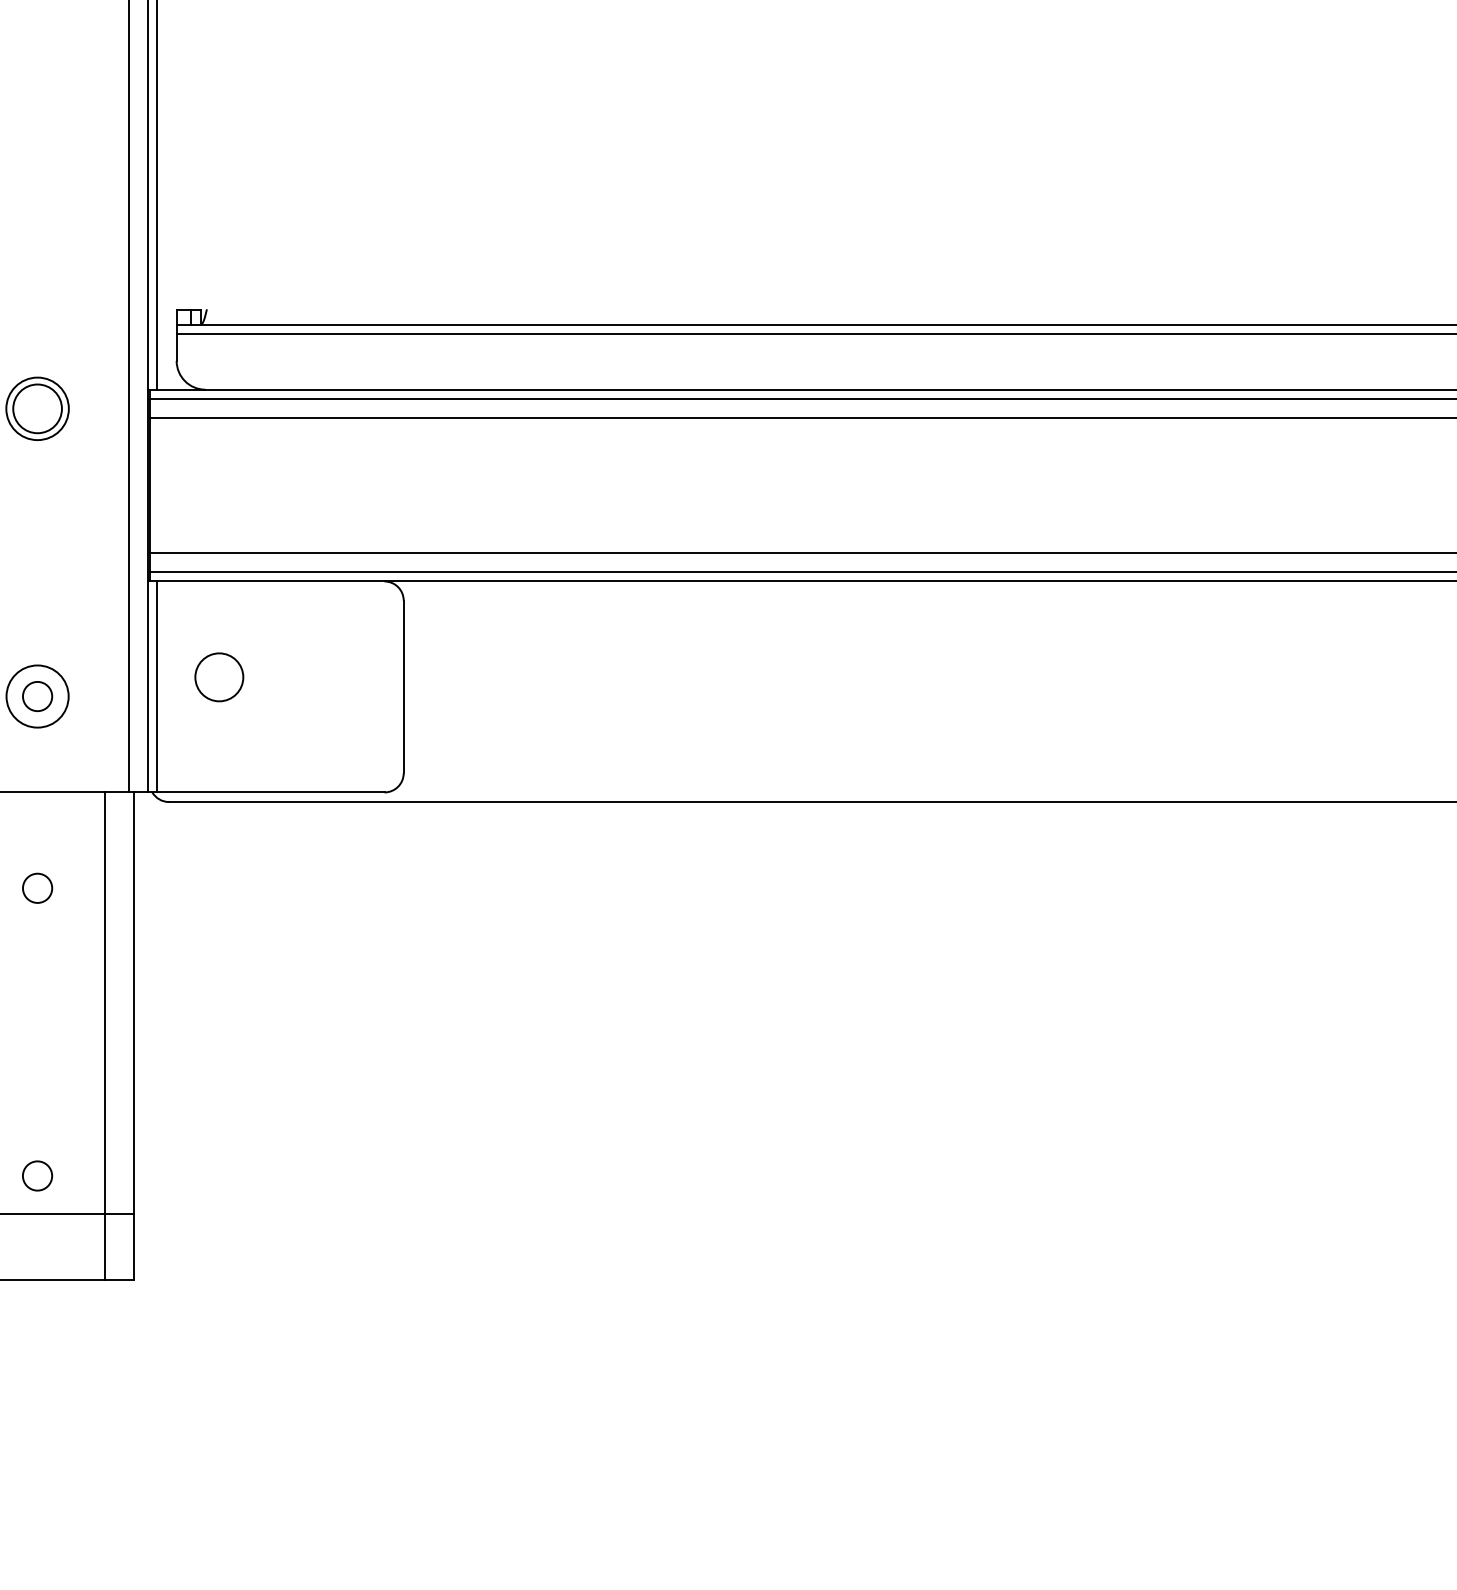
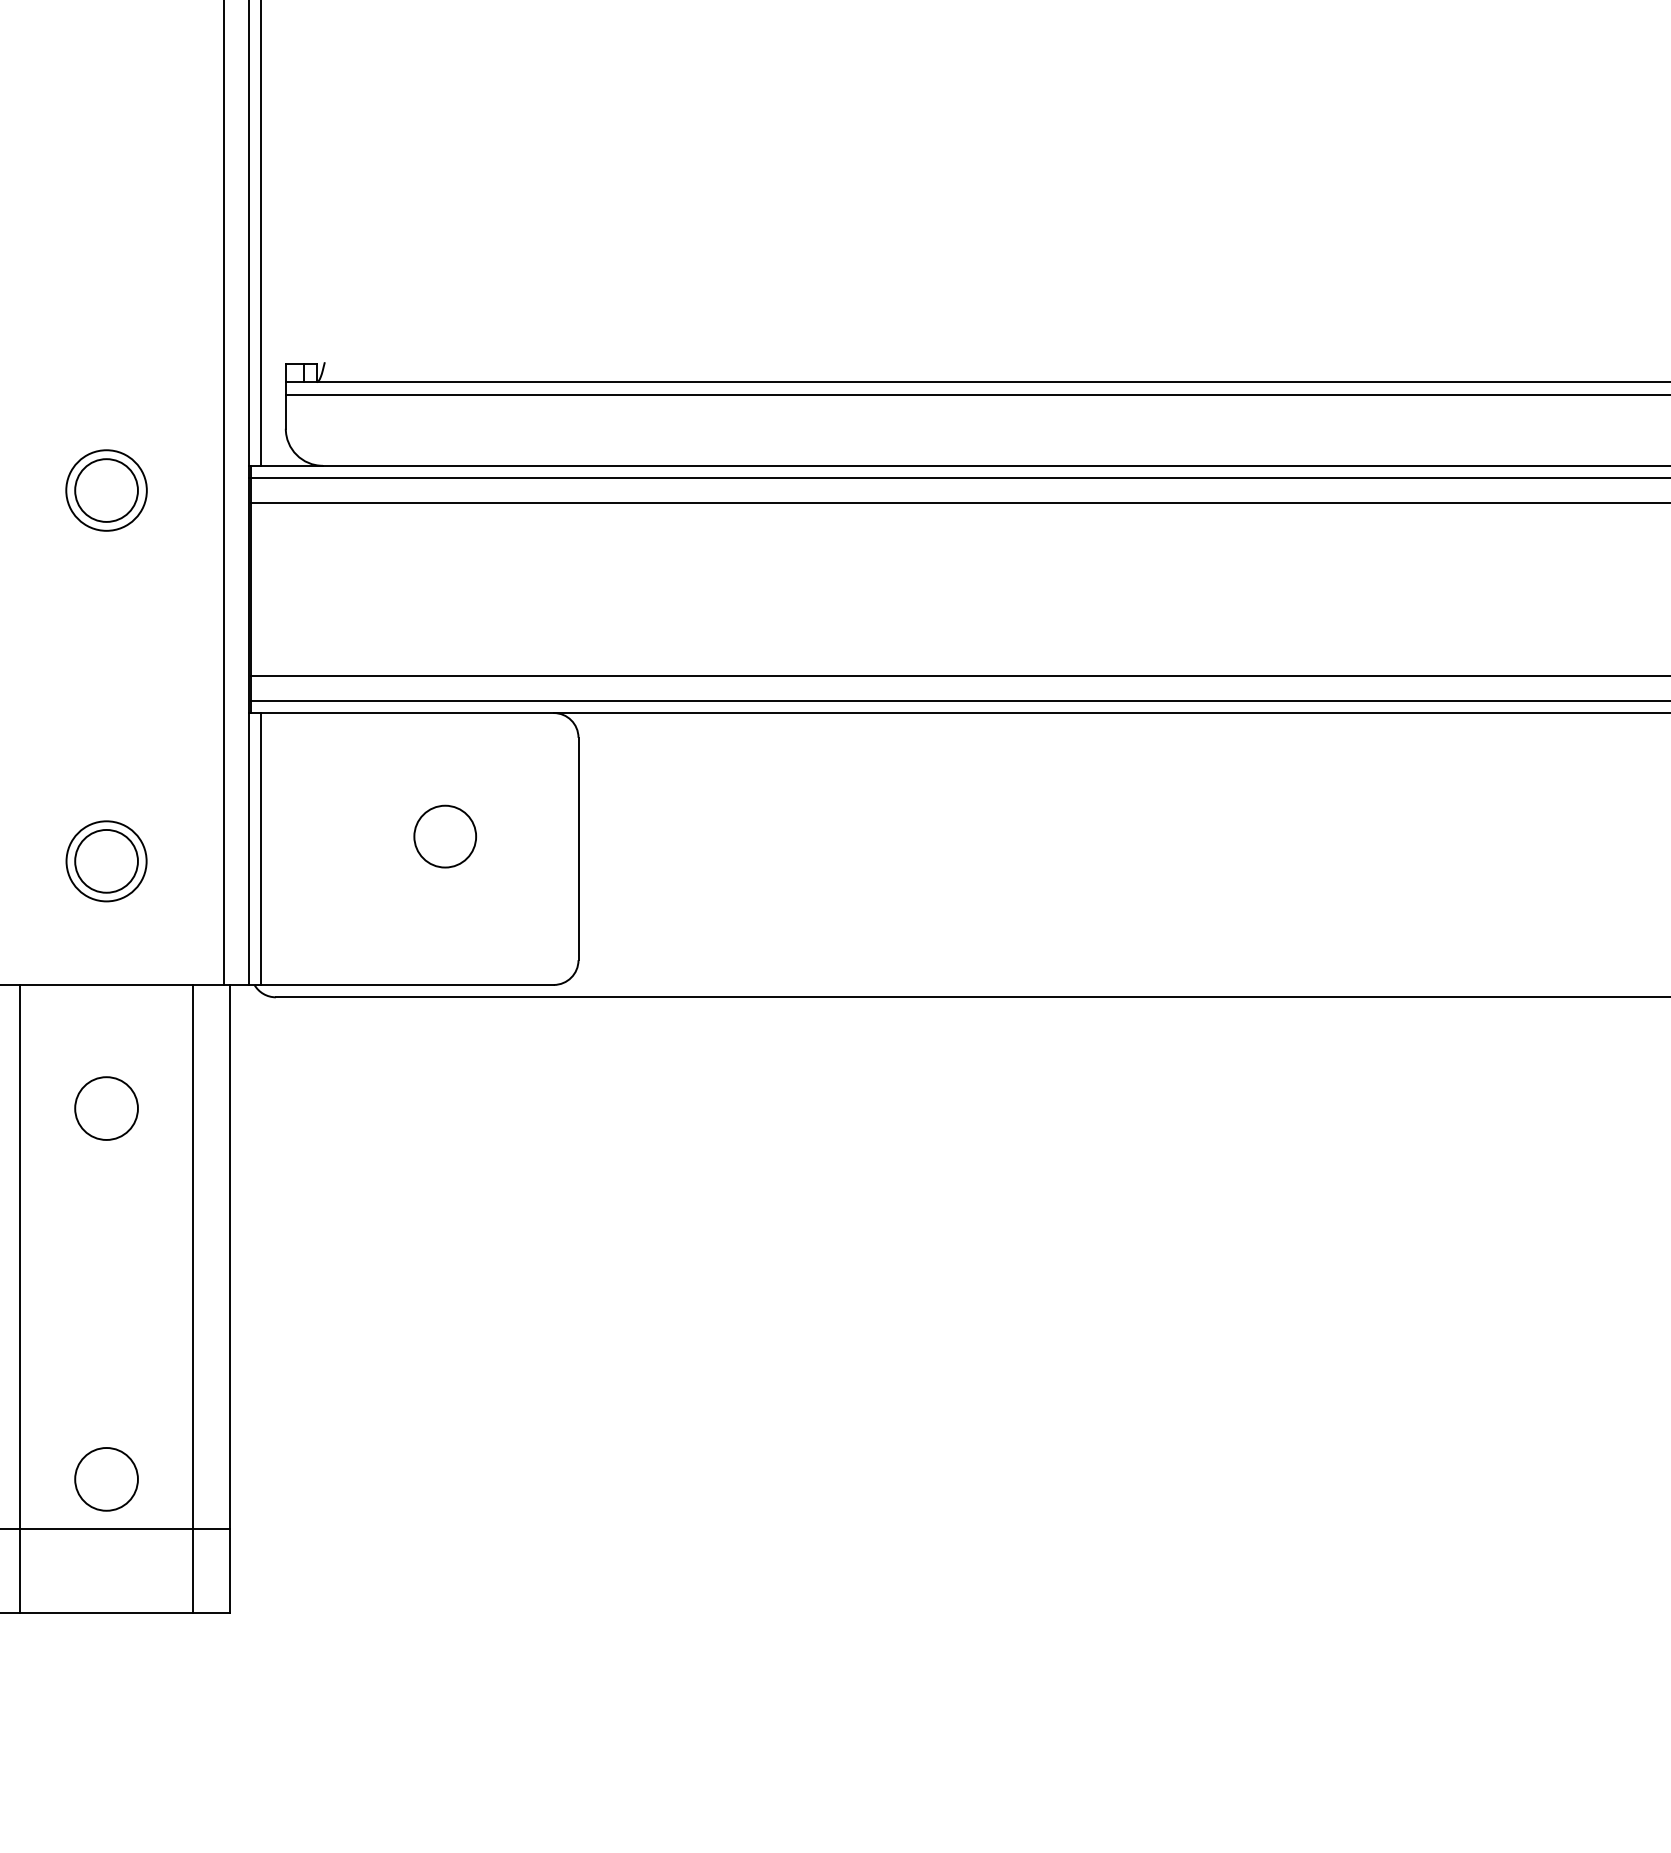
circle: (219, 677) -> (445, 836), moved
circle: (37, 696) -> (106, 861), size x1.67
circle: (37, 887) -> (106, 1107), size x1.67
circle: (37, 1175) -> (106, 1478), size x1.67

